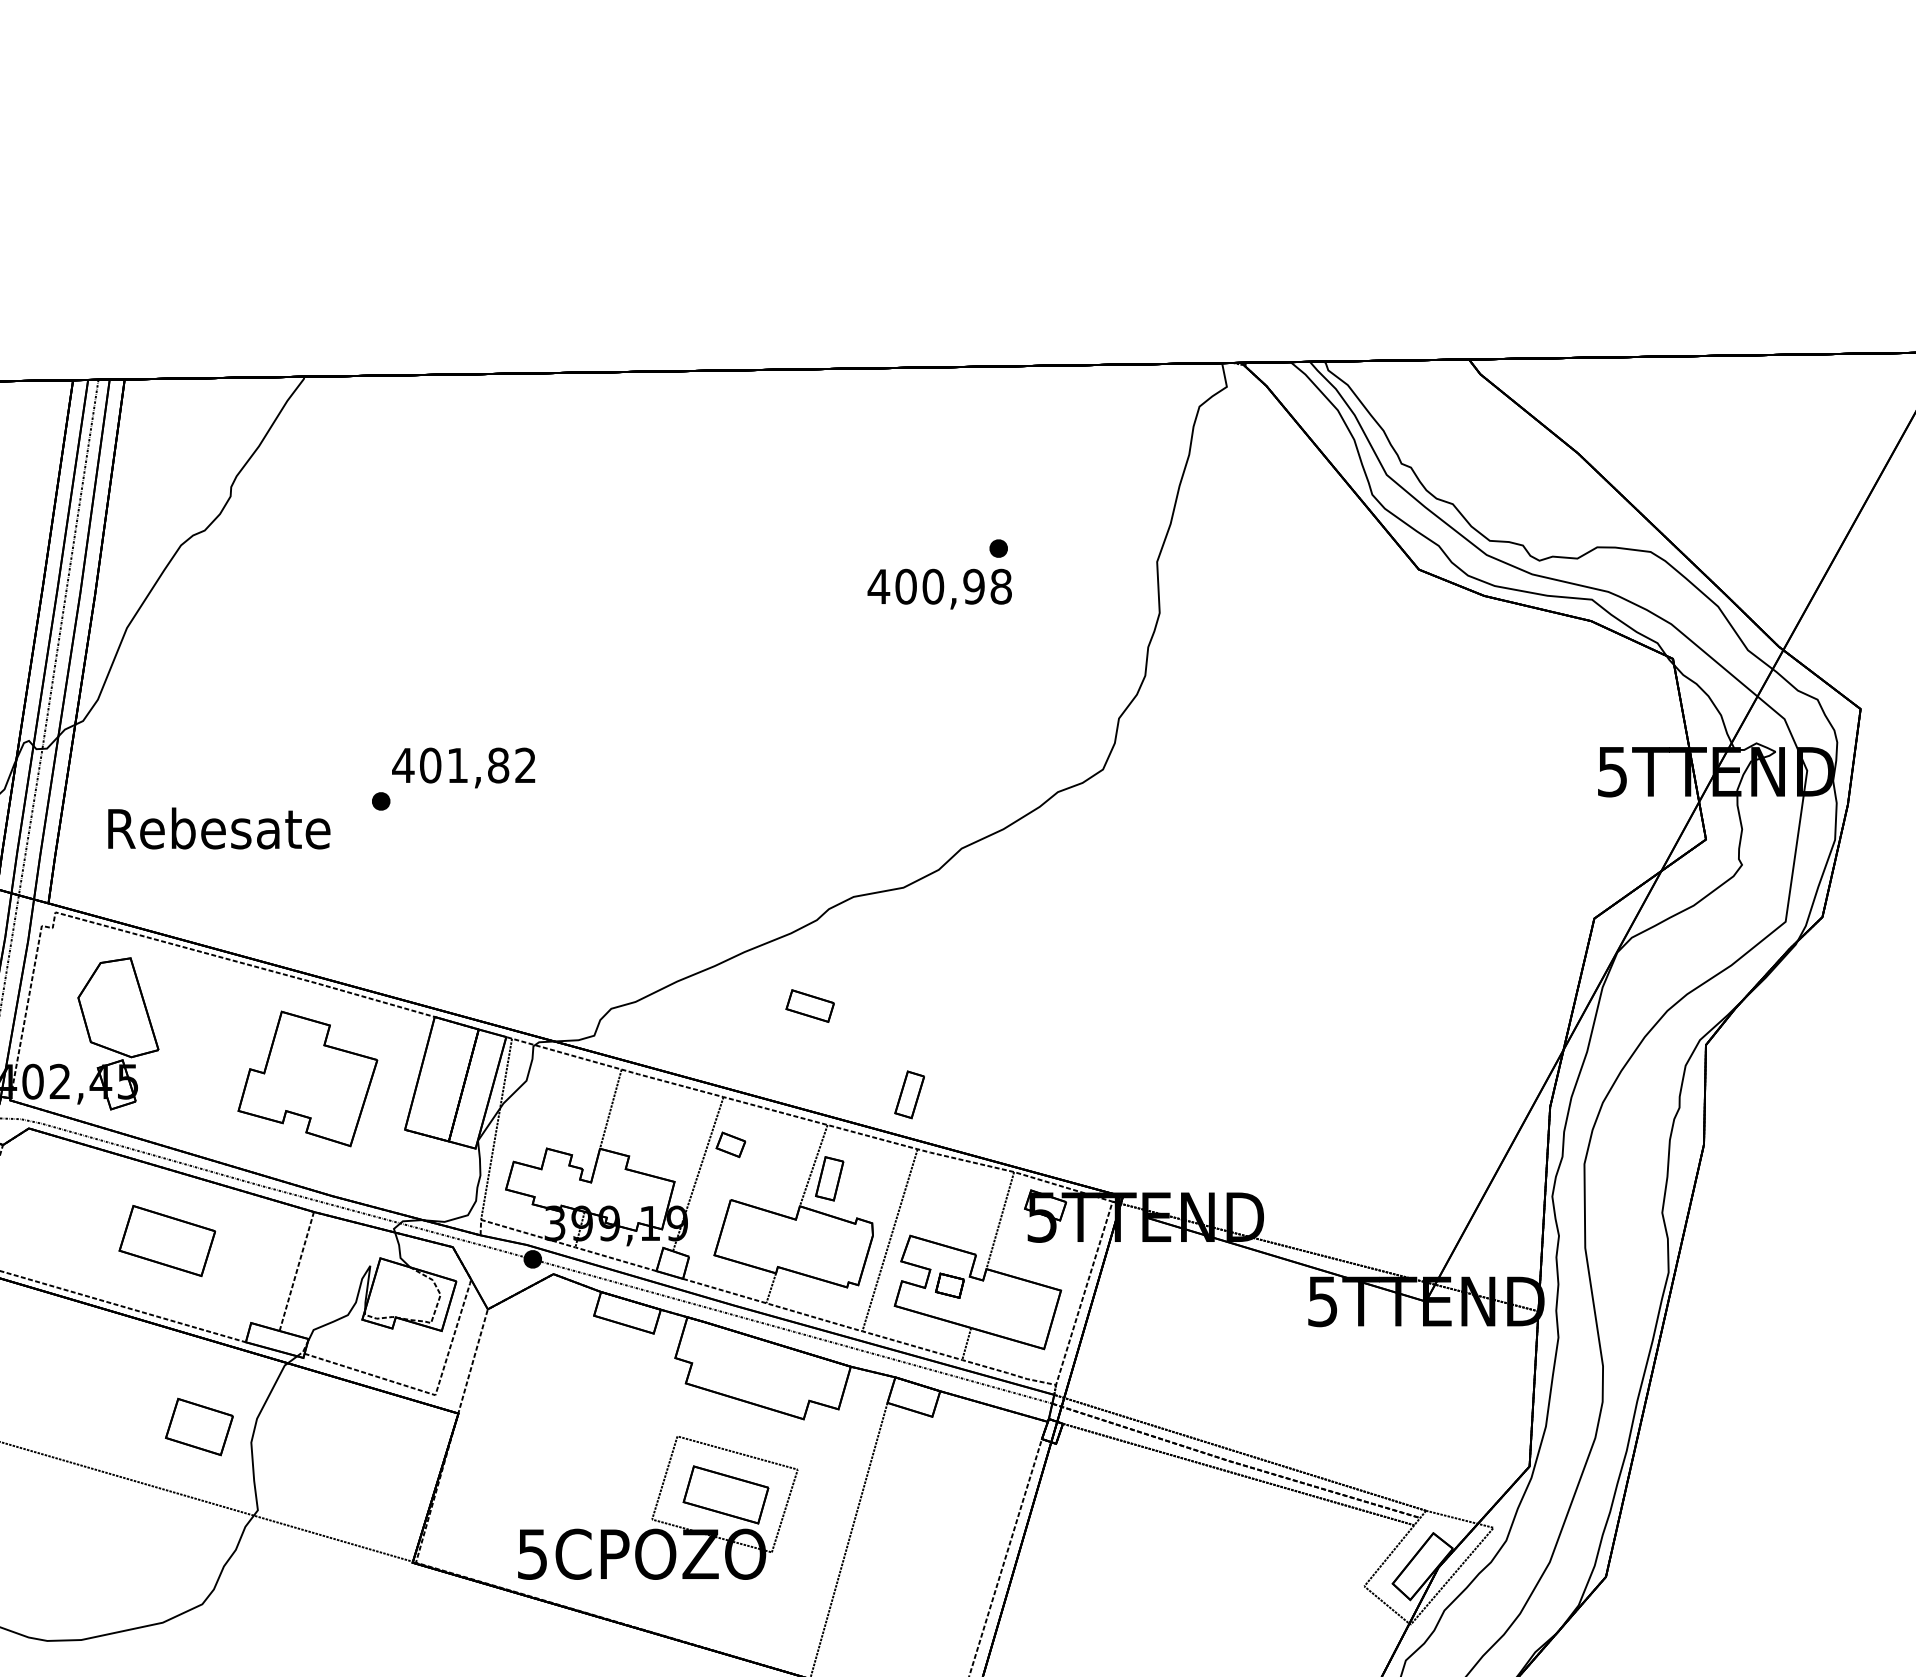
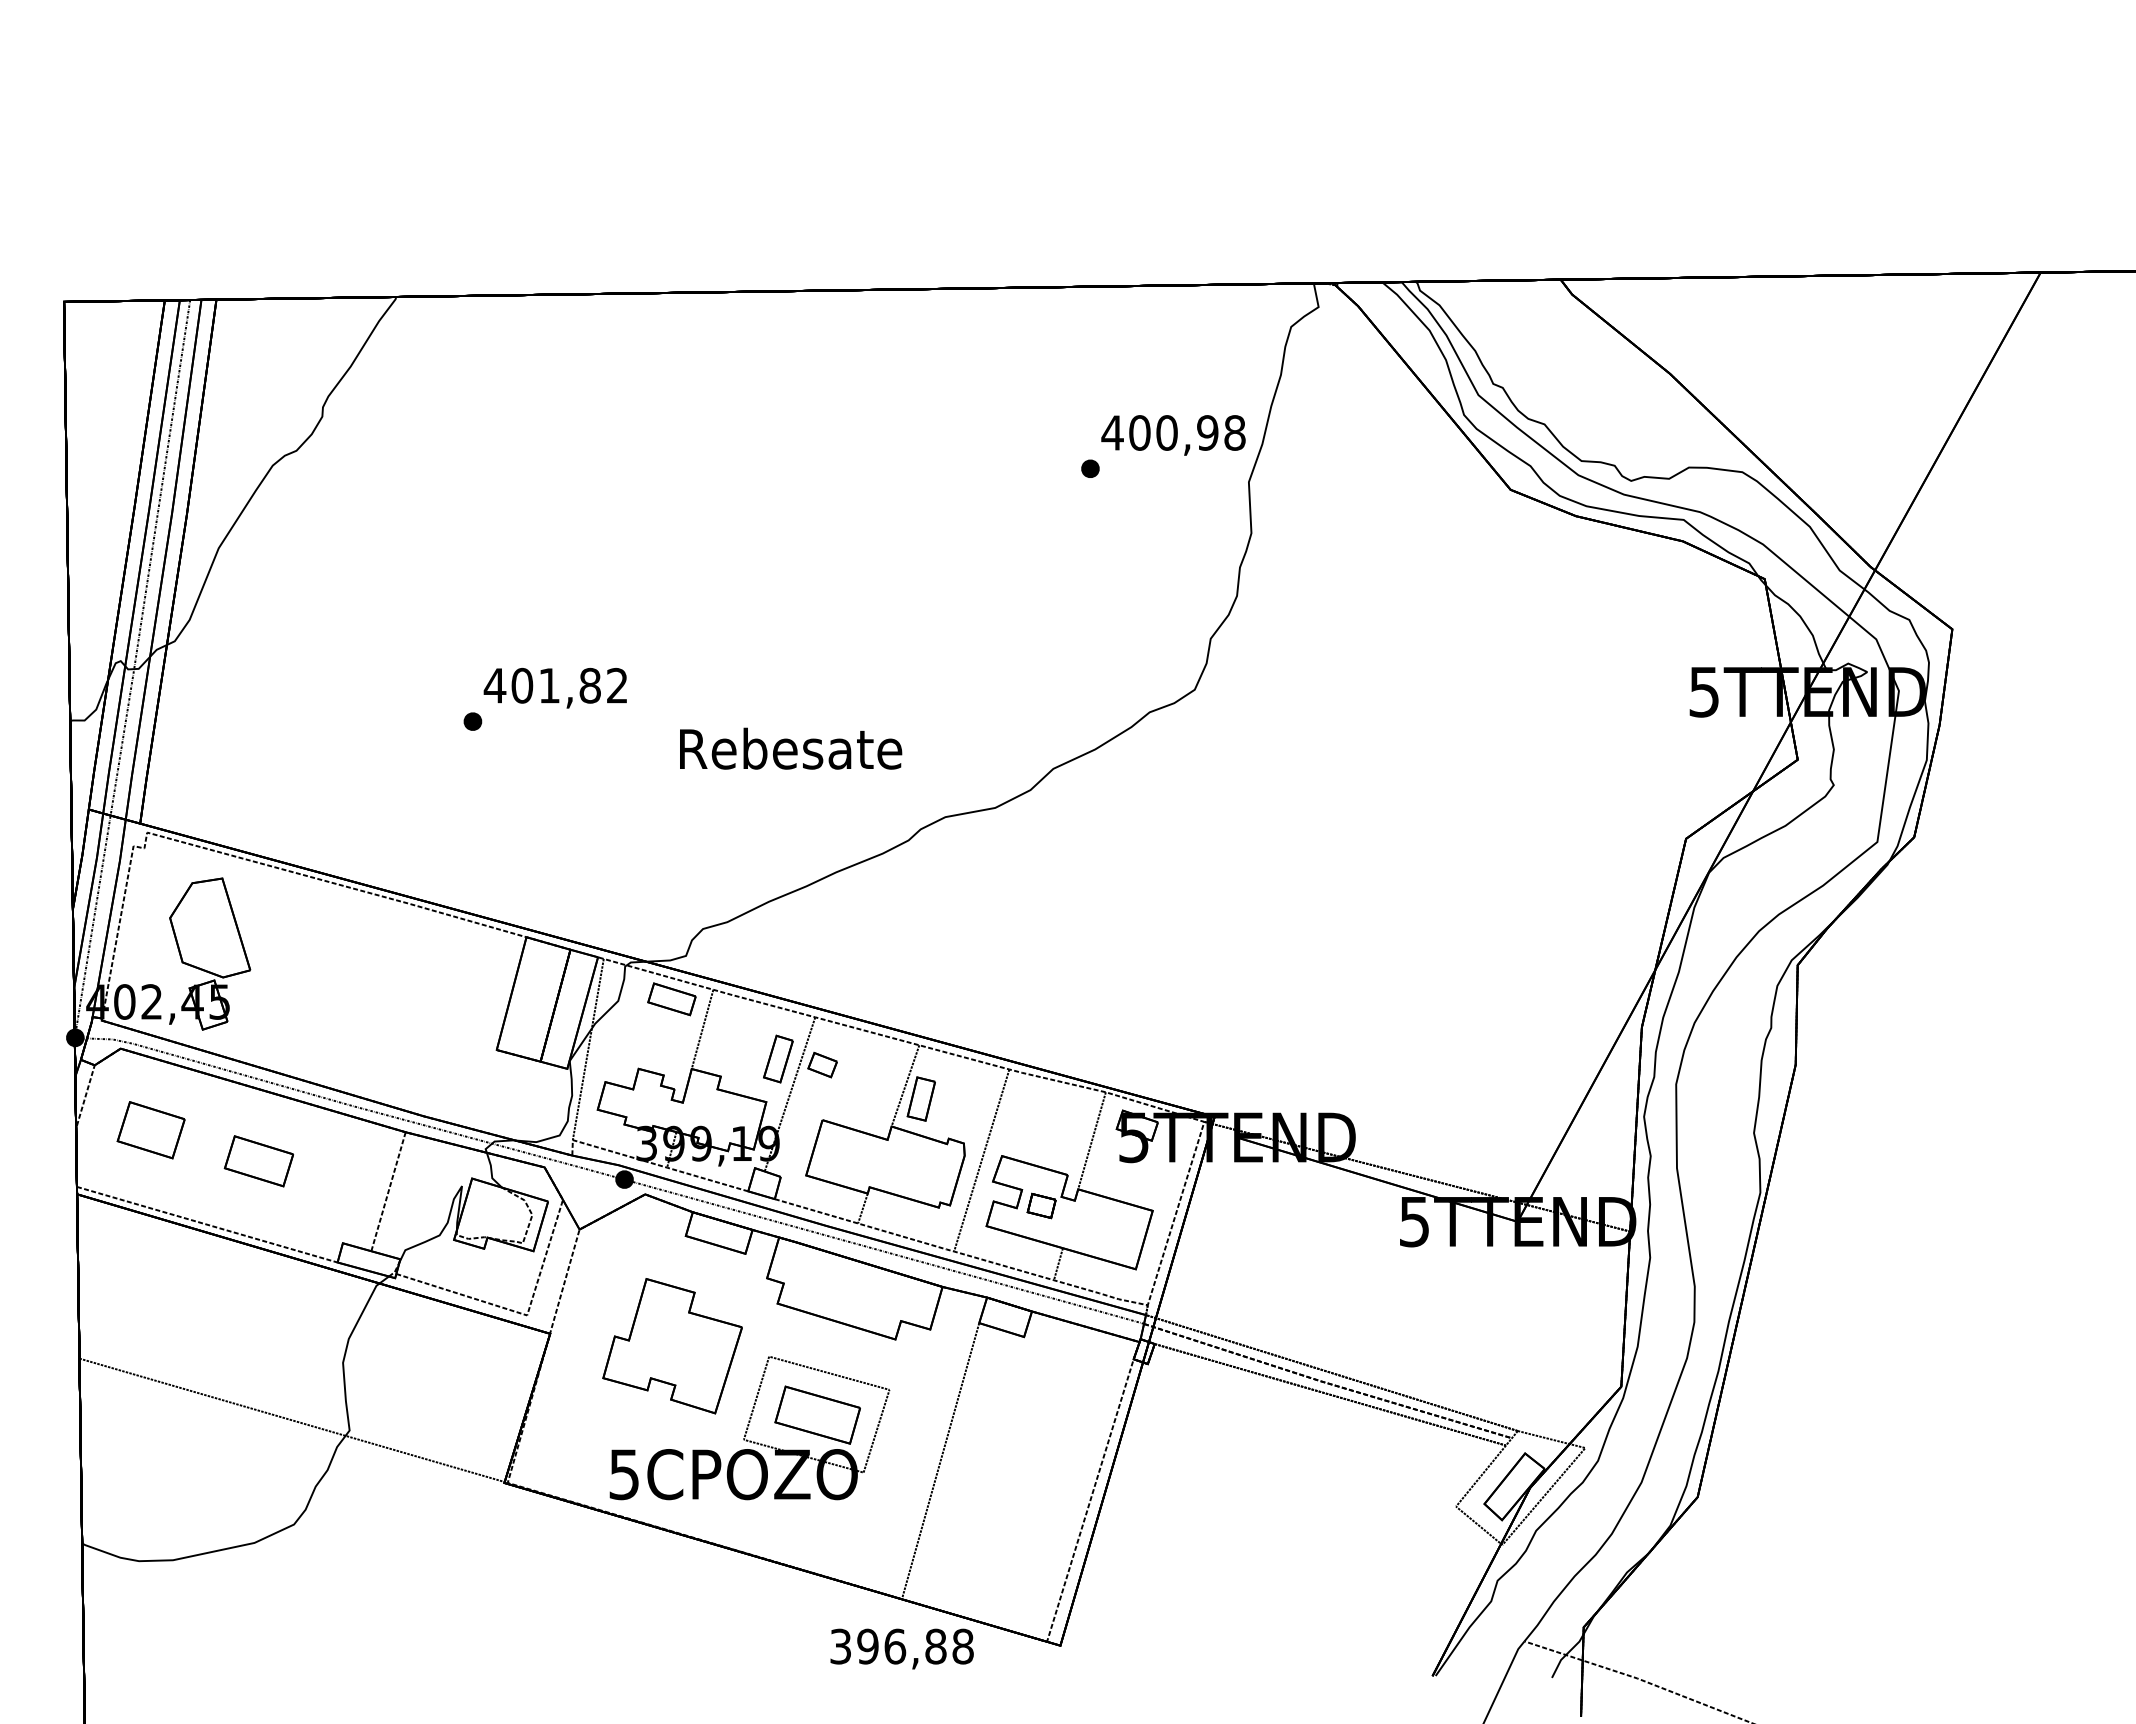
text: (939, 589) -> (1173, 435), moved
text: (219, 828) -> (791, 748), moved
part: (809, 1006) -> (671, 999), moved
part: (307, 1079) -> (672, 1346), moved
part: (909, 1094) -> (778, 1058), moved
part: (166, 1241) -> (258, 1161), size x0.71
part: (198, 1427) -> (150, 1130), moved

